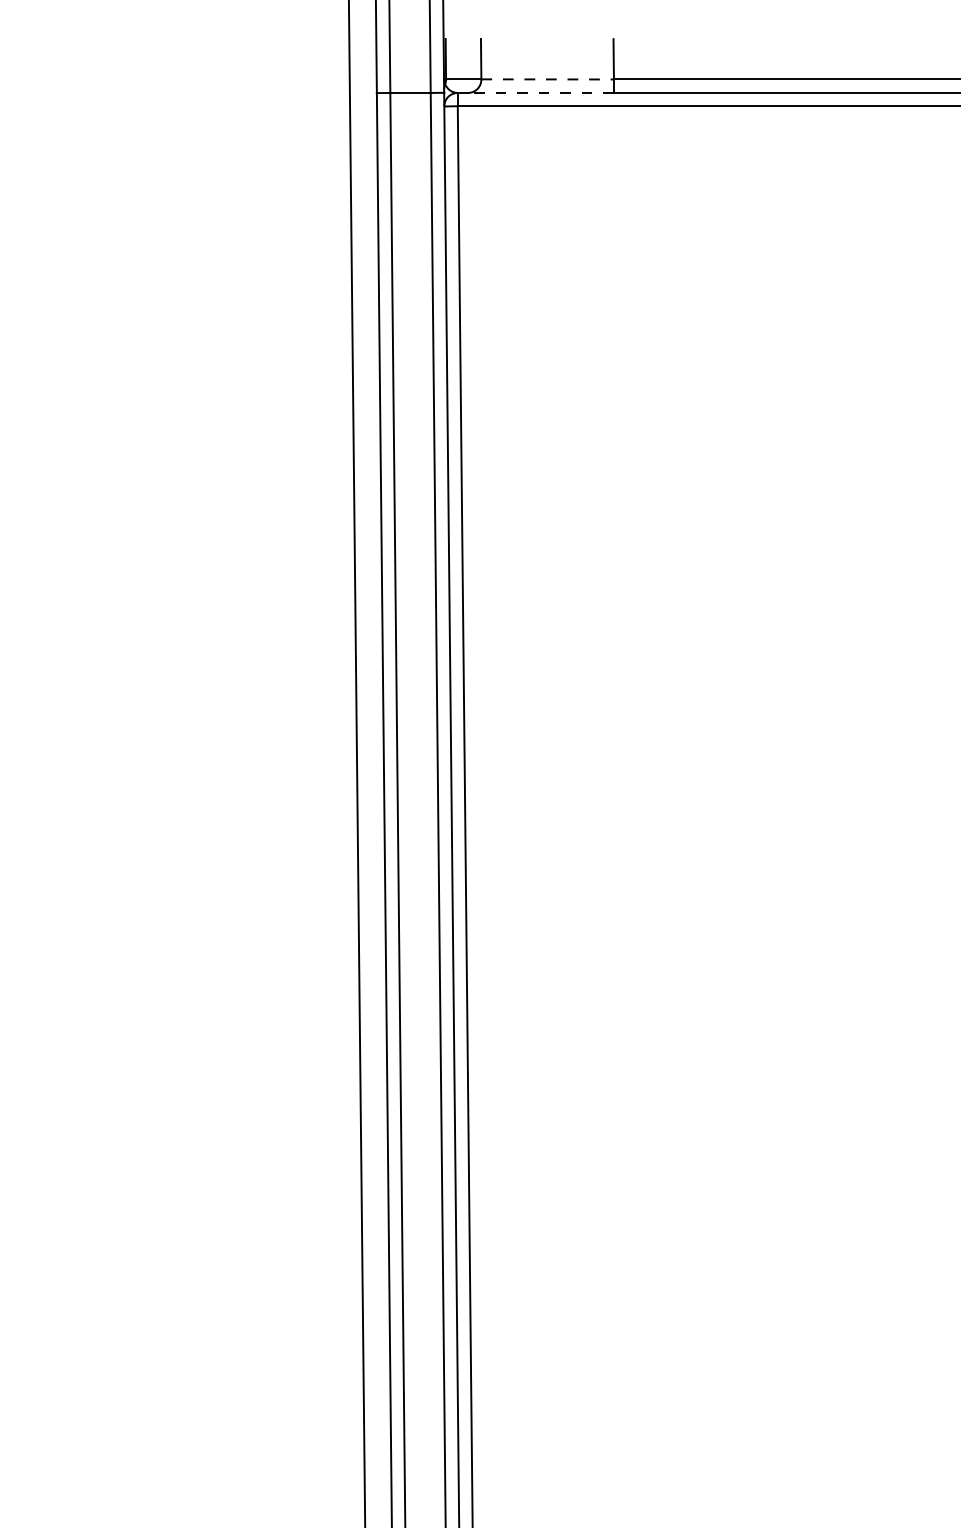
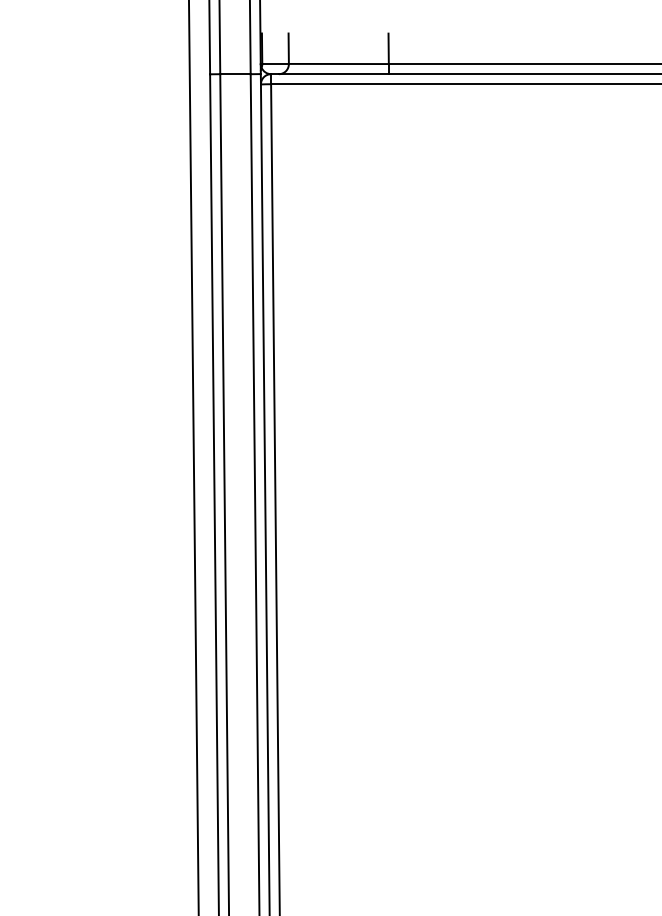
line: (548, 79) -> (339, 64), dashed -> solid
line: (541, 92) -> (334, 73), dashed -> solid

